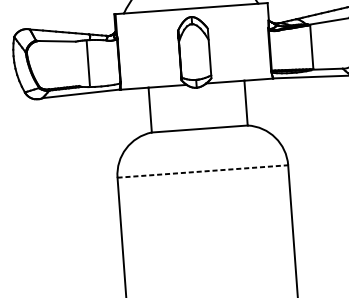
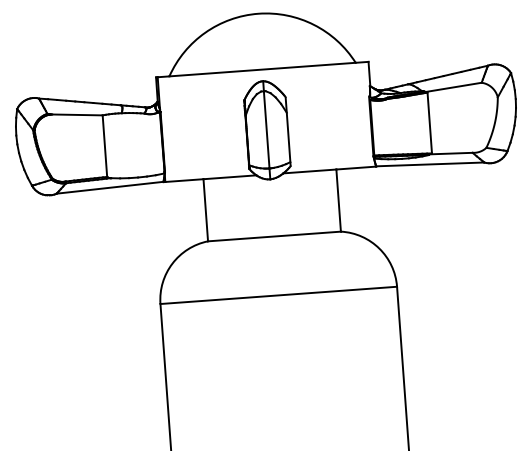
line: (194, 51) -> (266, 129), added
line: (87, 62) -> (104, 145), moved
line: (202, 171) -> (278, 295), dashed -> solid

